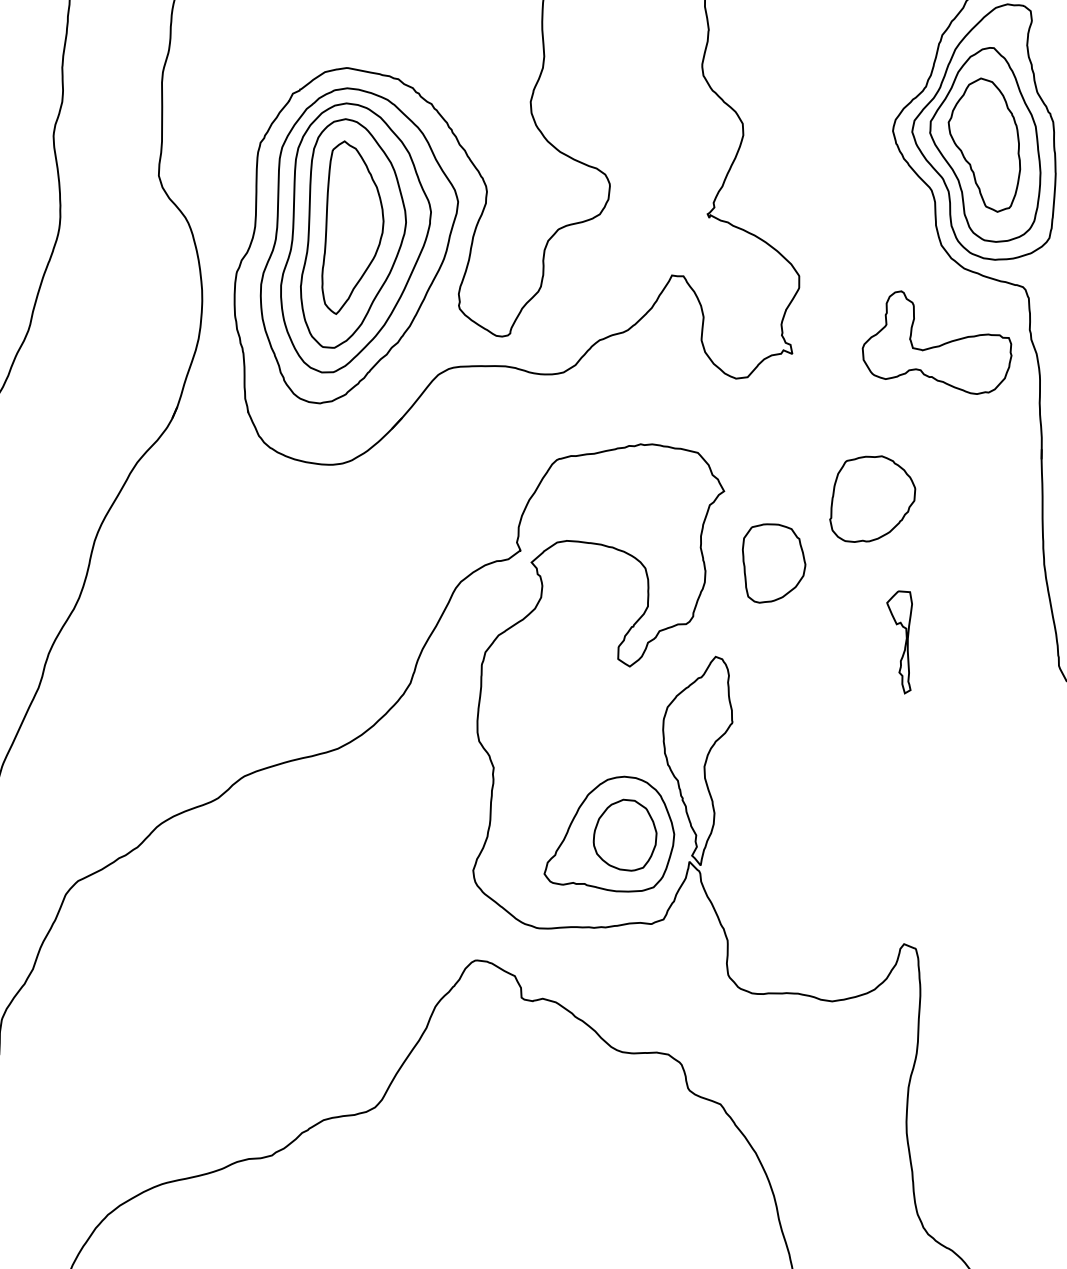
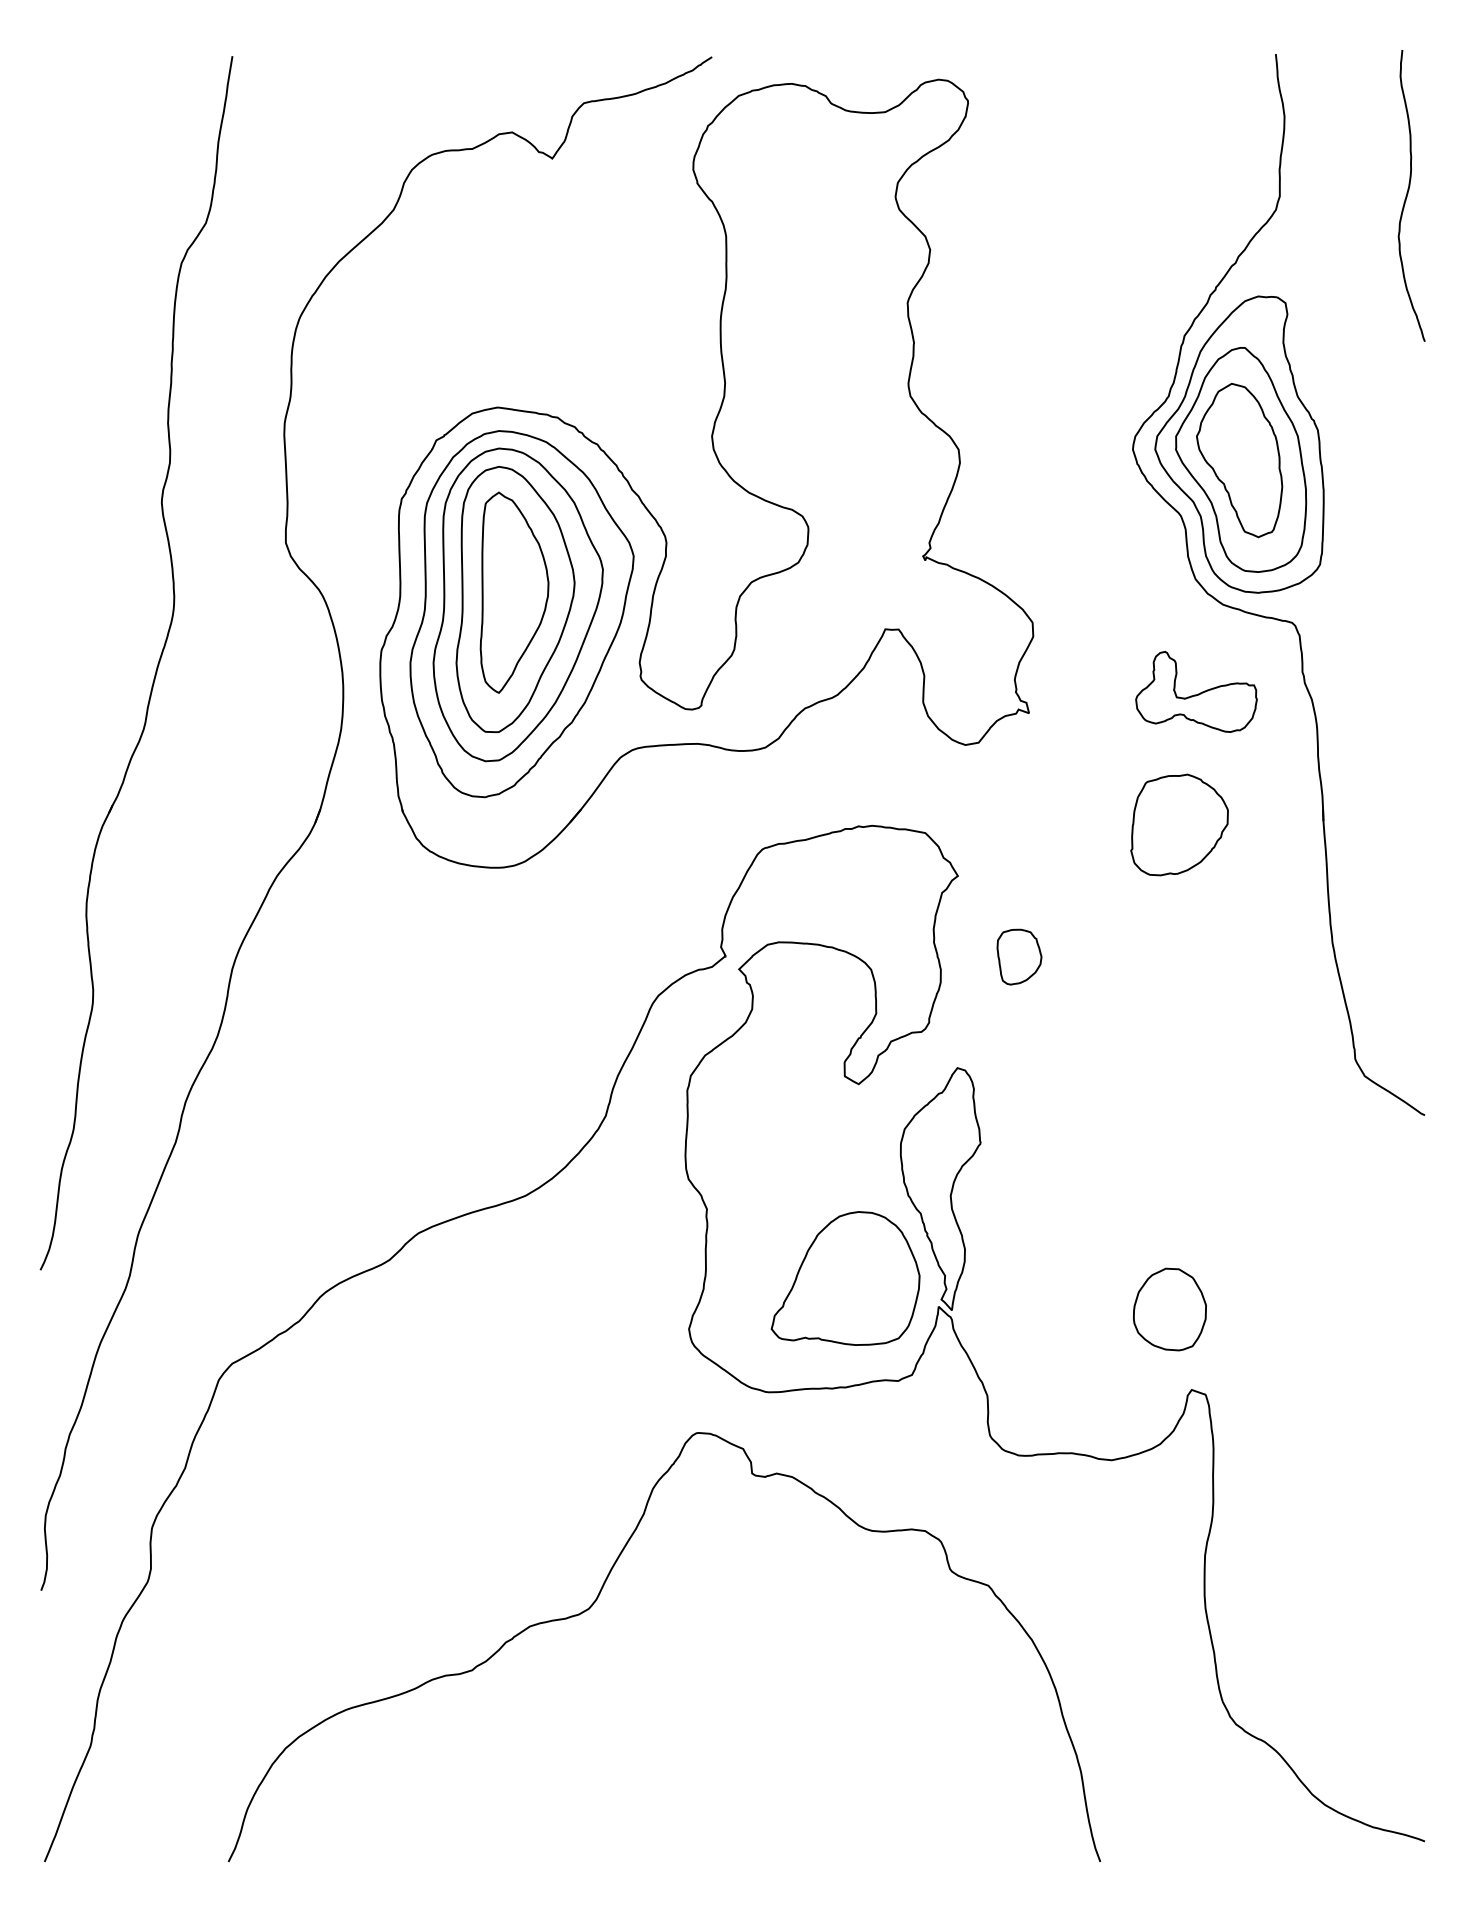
part: (937, 342) -> (1196, 691), size x0.7
part: (872, 498) -> (1179, 824), moved
part: (773, 563) -> (1019, 956), size x0.6
part: (904, 644) -> (1175, 1043), removed
part: (624, 835) -> (1169, 1309), moved

